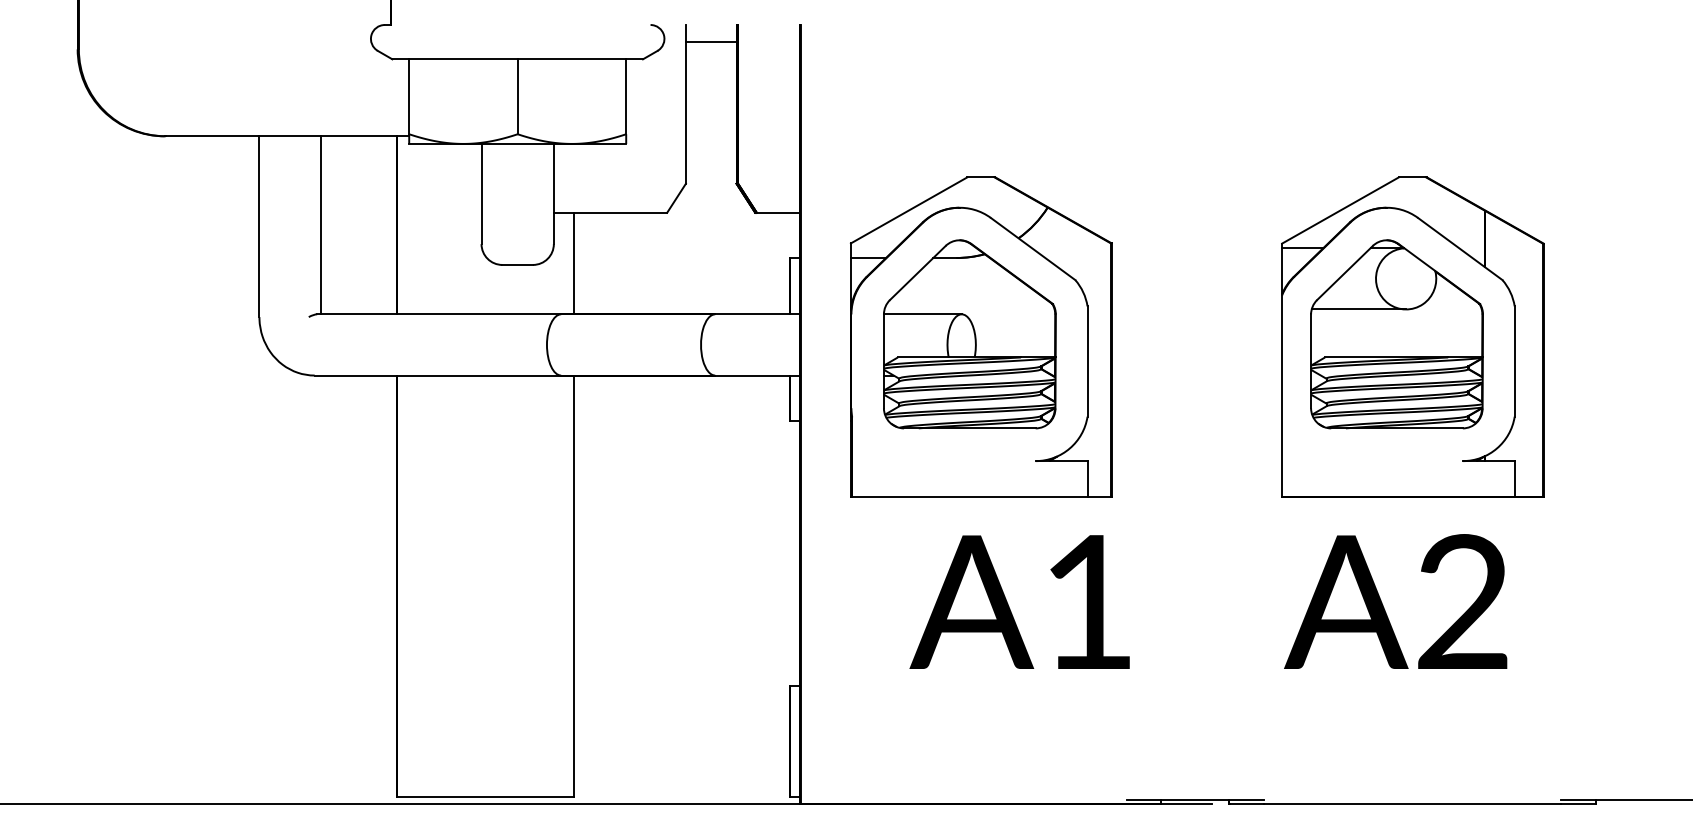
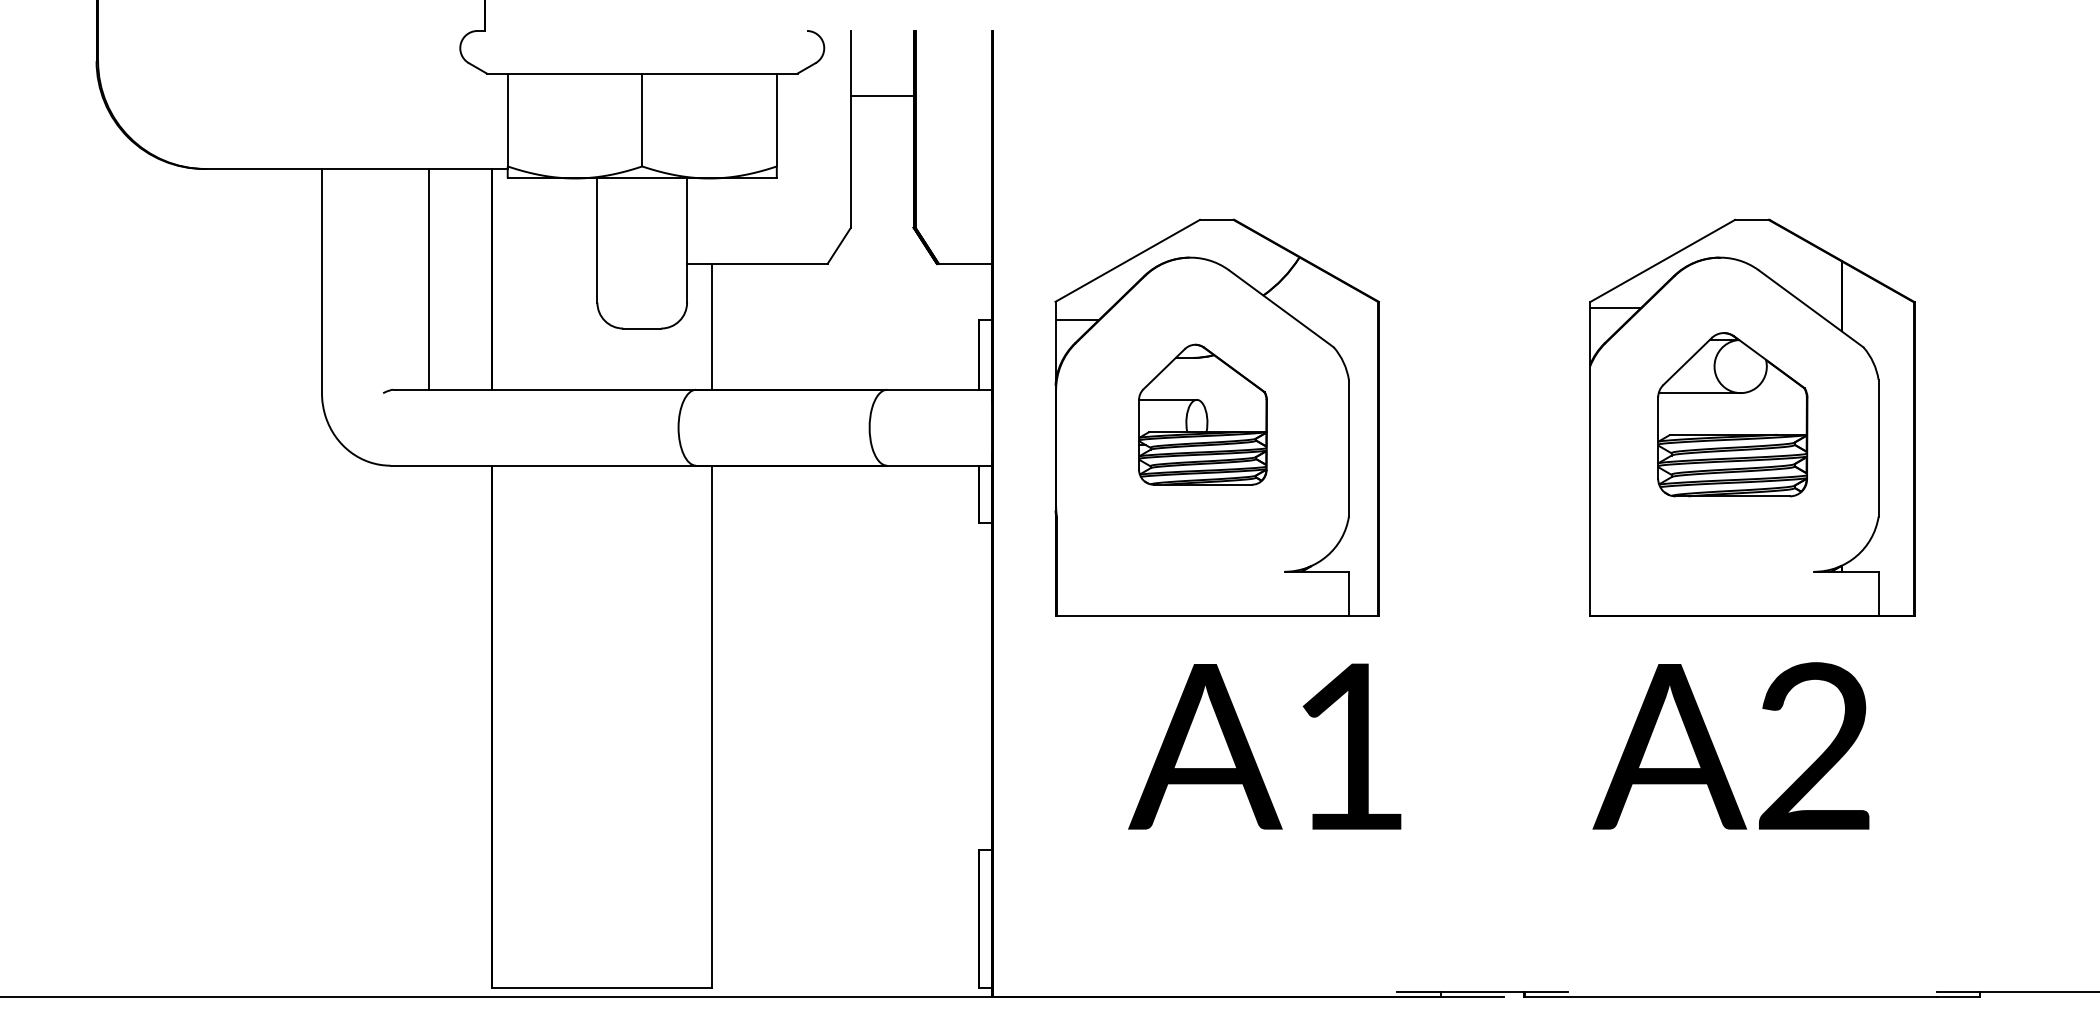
line: (710, 42) -> (881, 95), moved
line: (320, 225) -> (428, 279), moved
part: (969, 334) -> (1202, 414), size x0.6
part: (1396, 334) -> (1732, 414), size x0.7

